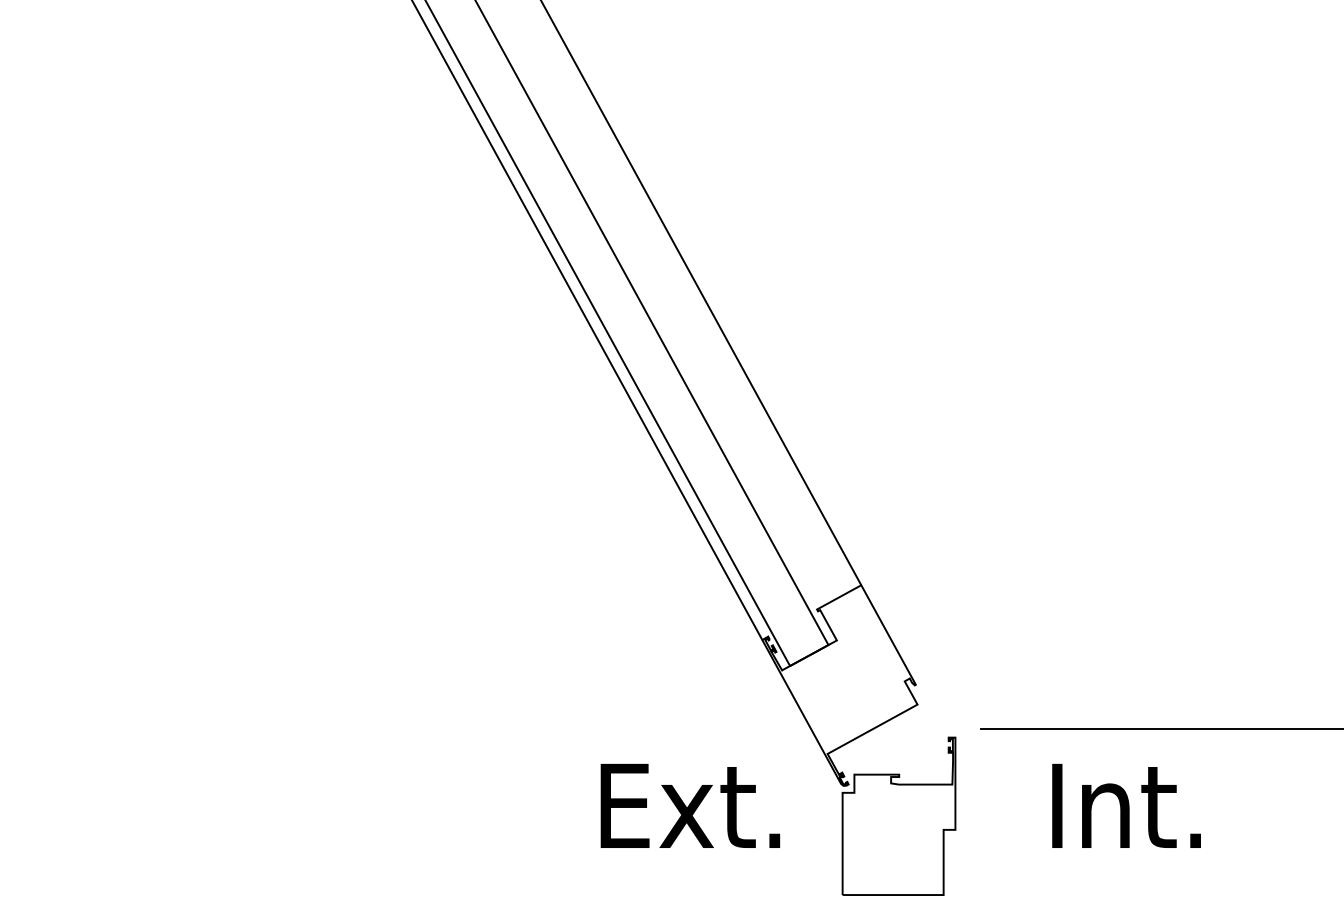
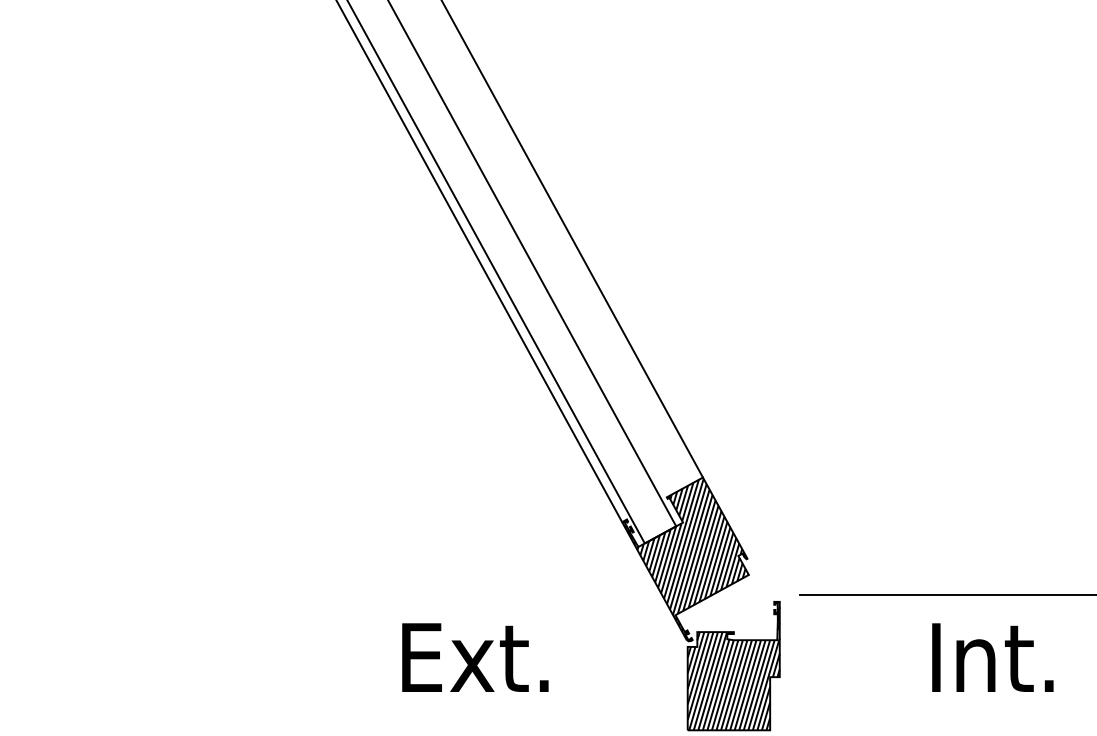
hatch: (839, 685) -> (685, 559), added
text: (690, 805) -> (475, 657), moved
text: (1126, 805) -> (992, 657), moved
hatch: (898, 816) -> (733, 666), added

